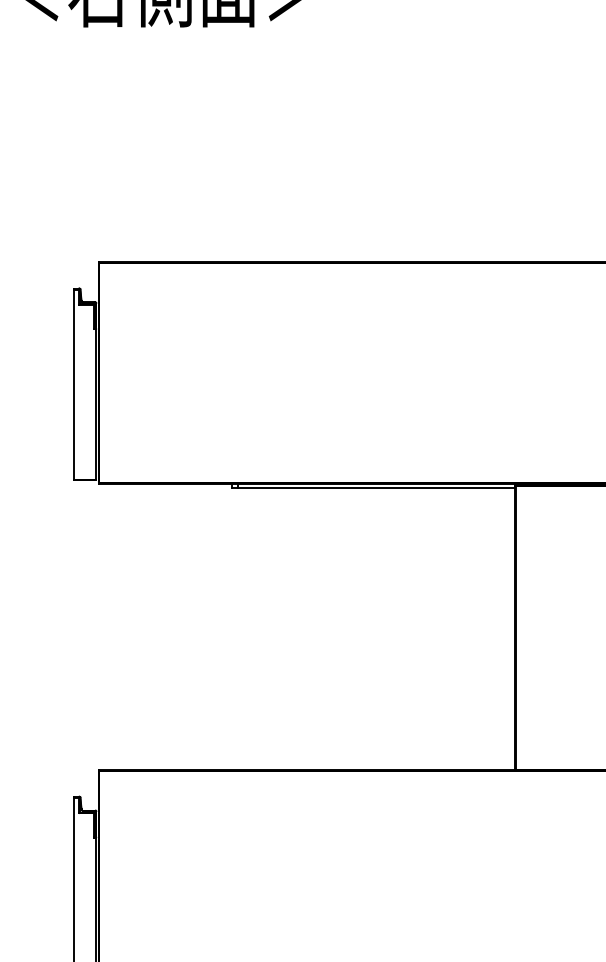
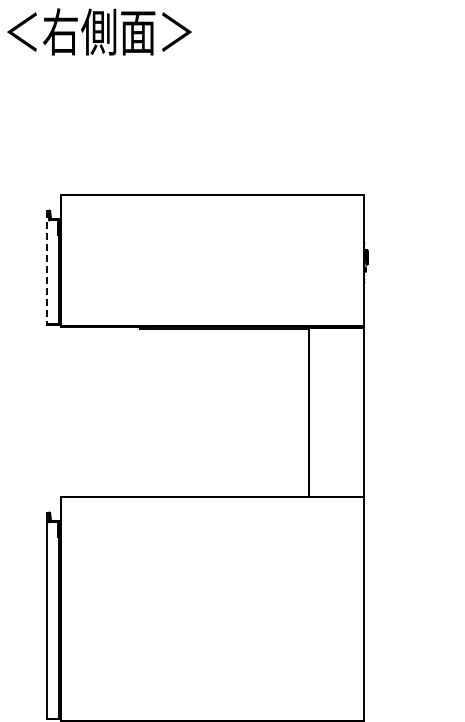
line: (74, 385) -> (46, 268), solid -> dashed

